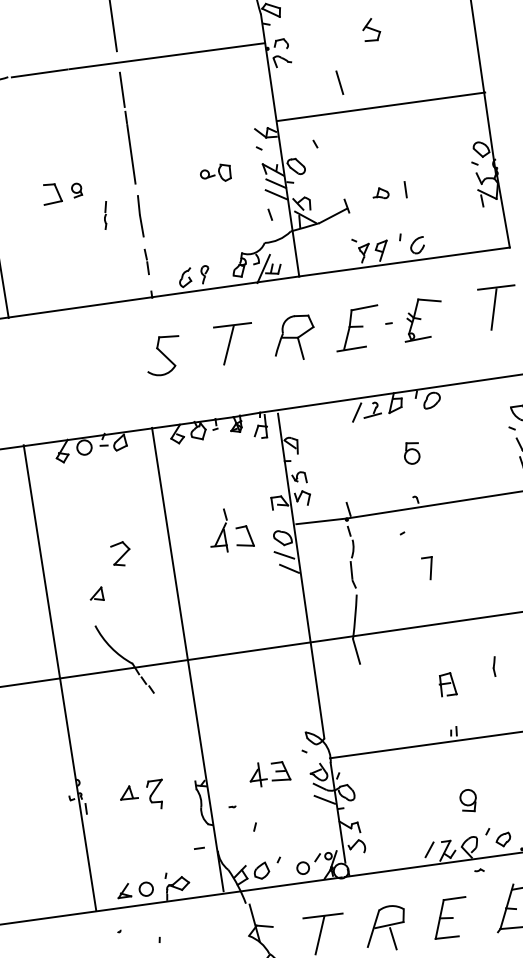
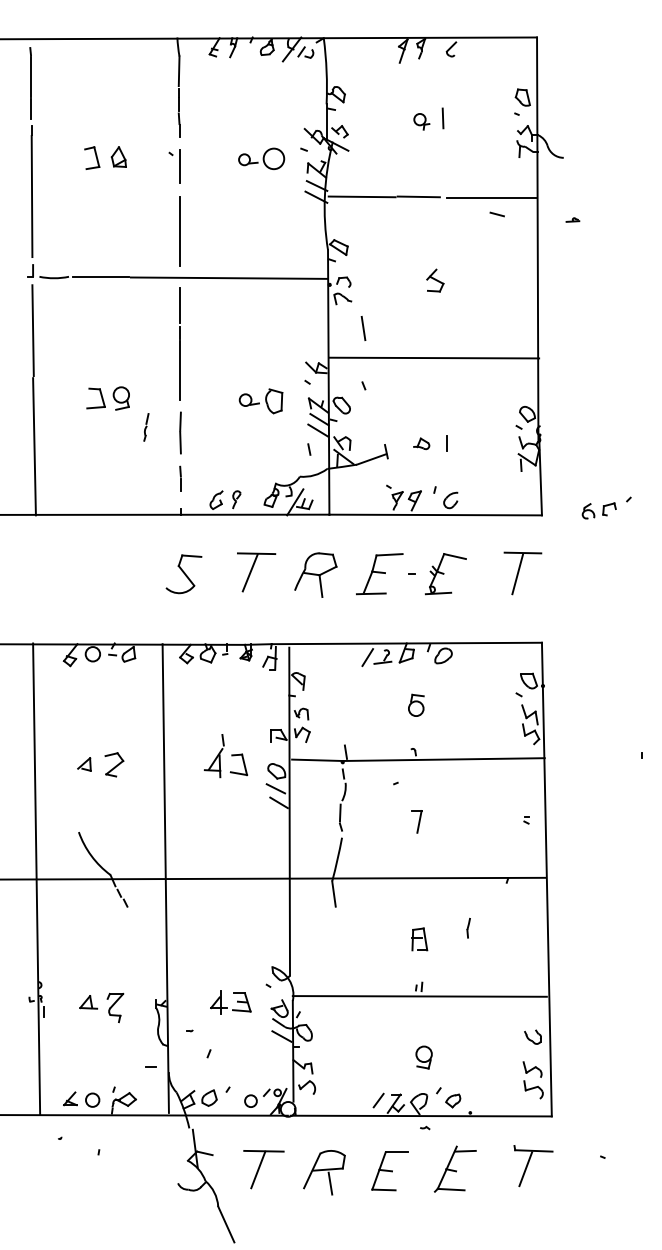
line: (339, 82) -> (363, 328), moved
part: (215, 173) -> (260, 401), size x1.43
part: (76, 190) -> (120, 398), size x1.67
part: (96, 594) -> (84, 764), moved

